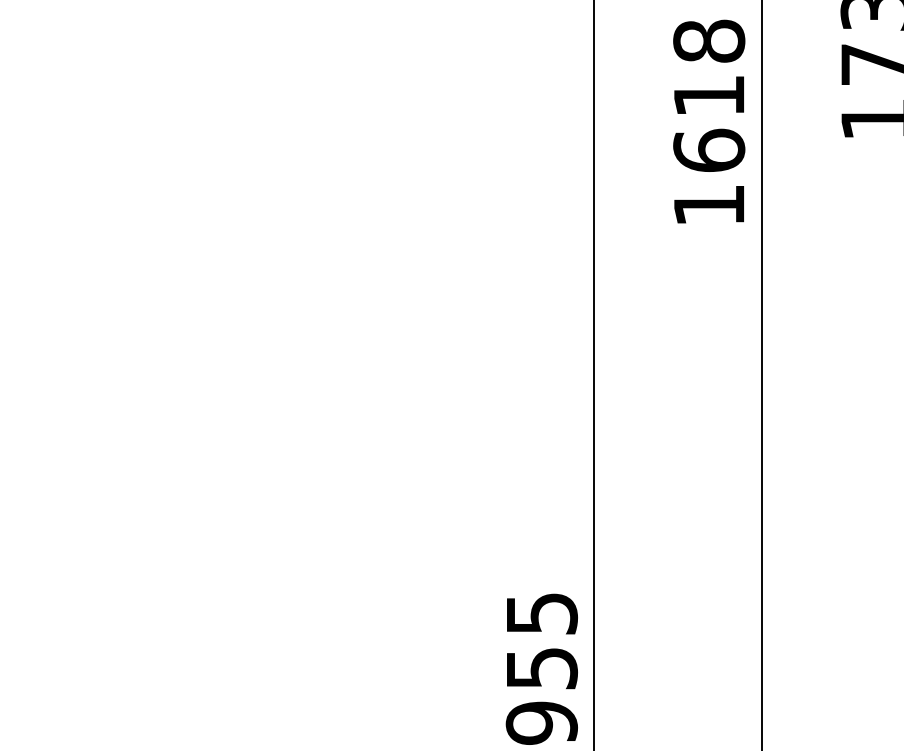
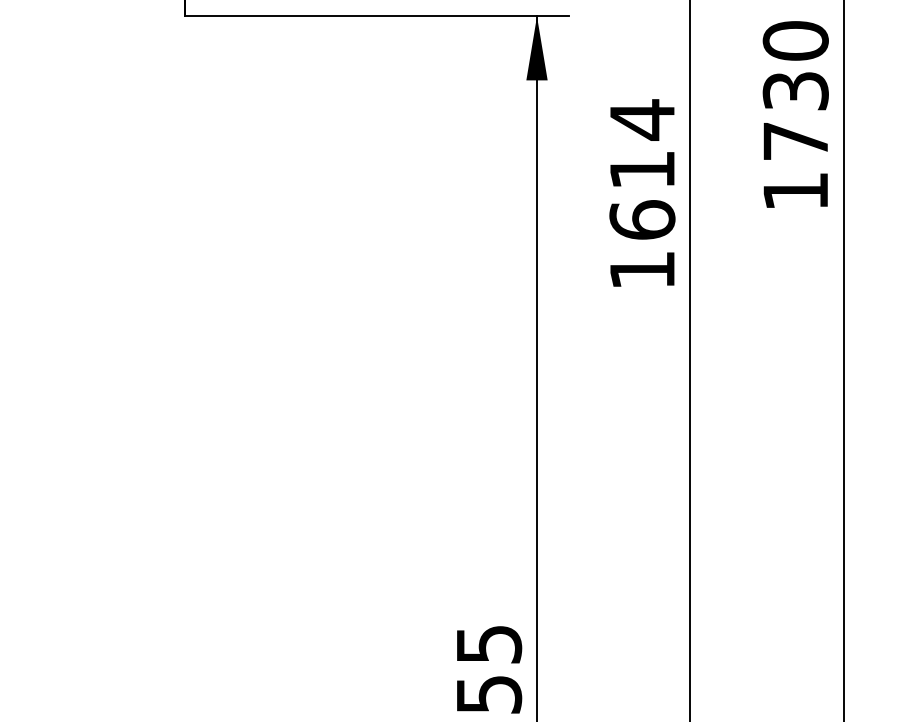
text: (709, 40) -> (642, 119), 1618 -> 1614

